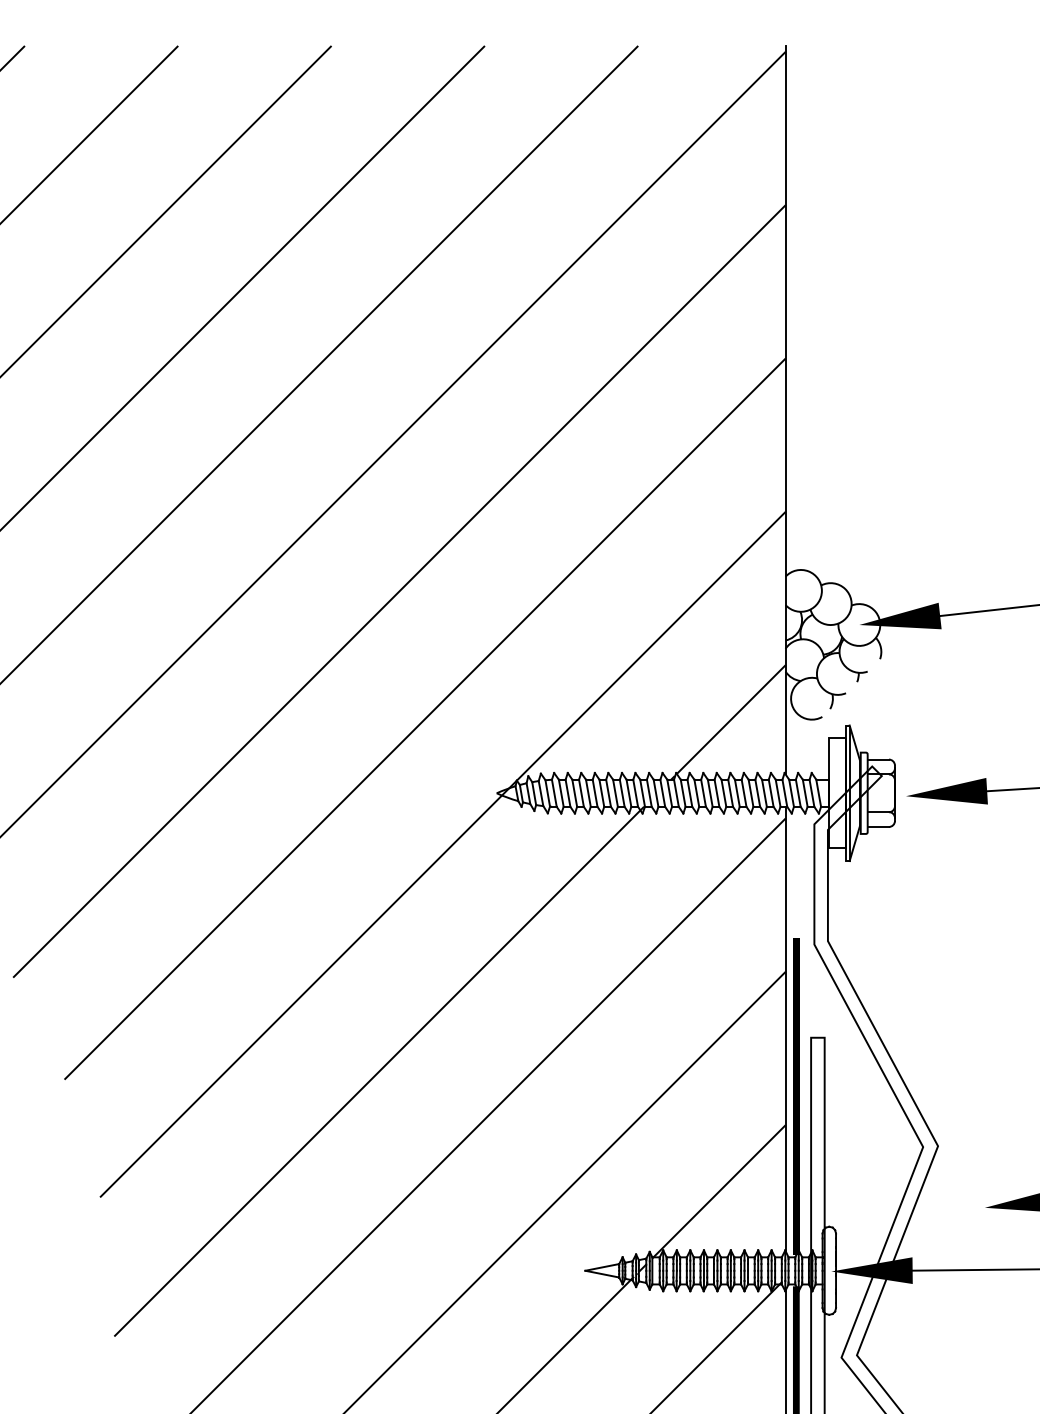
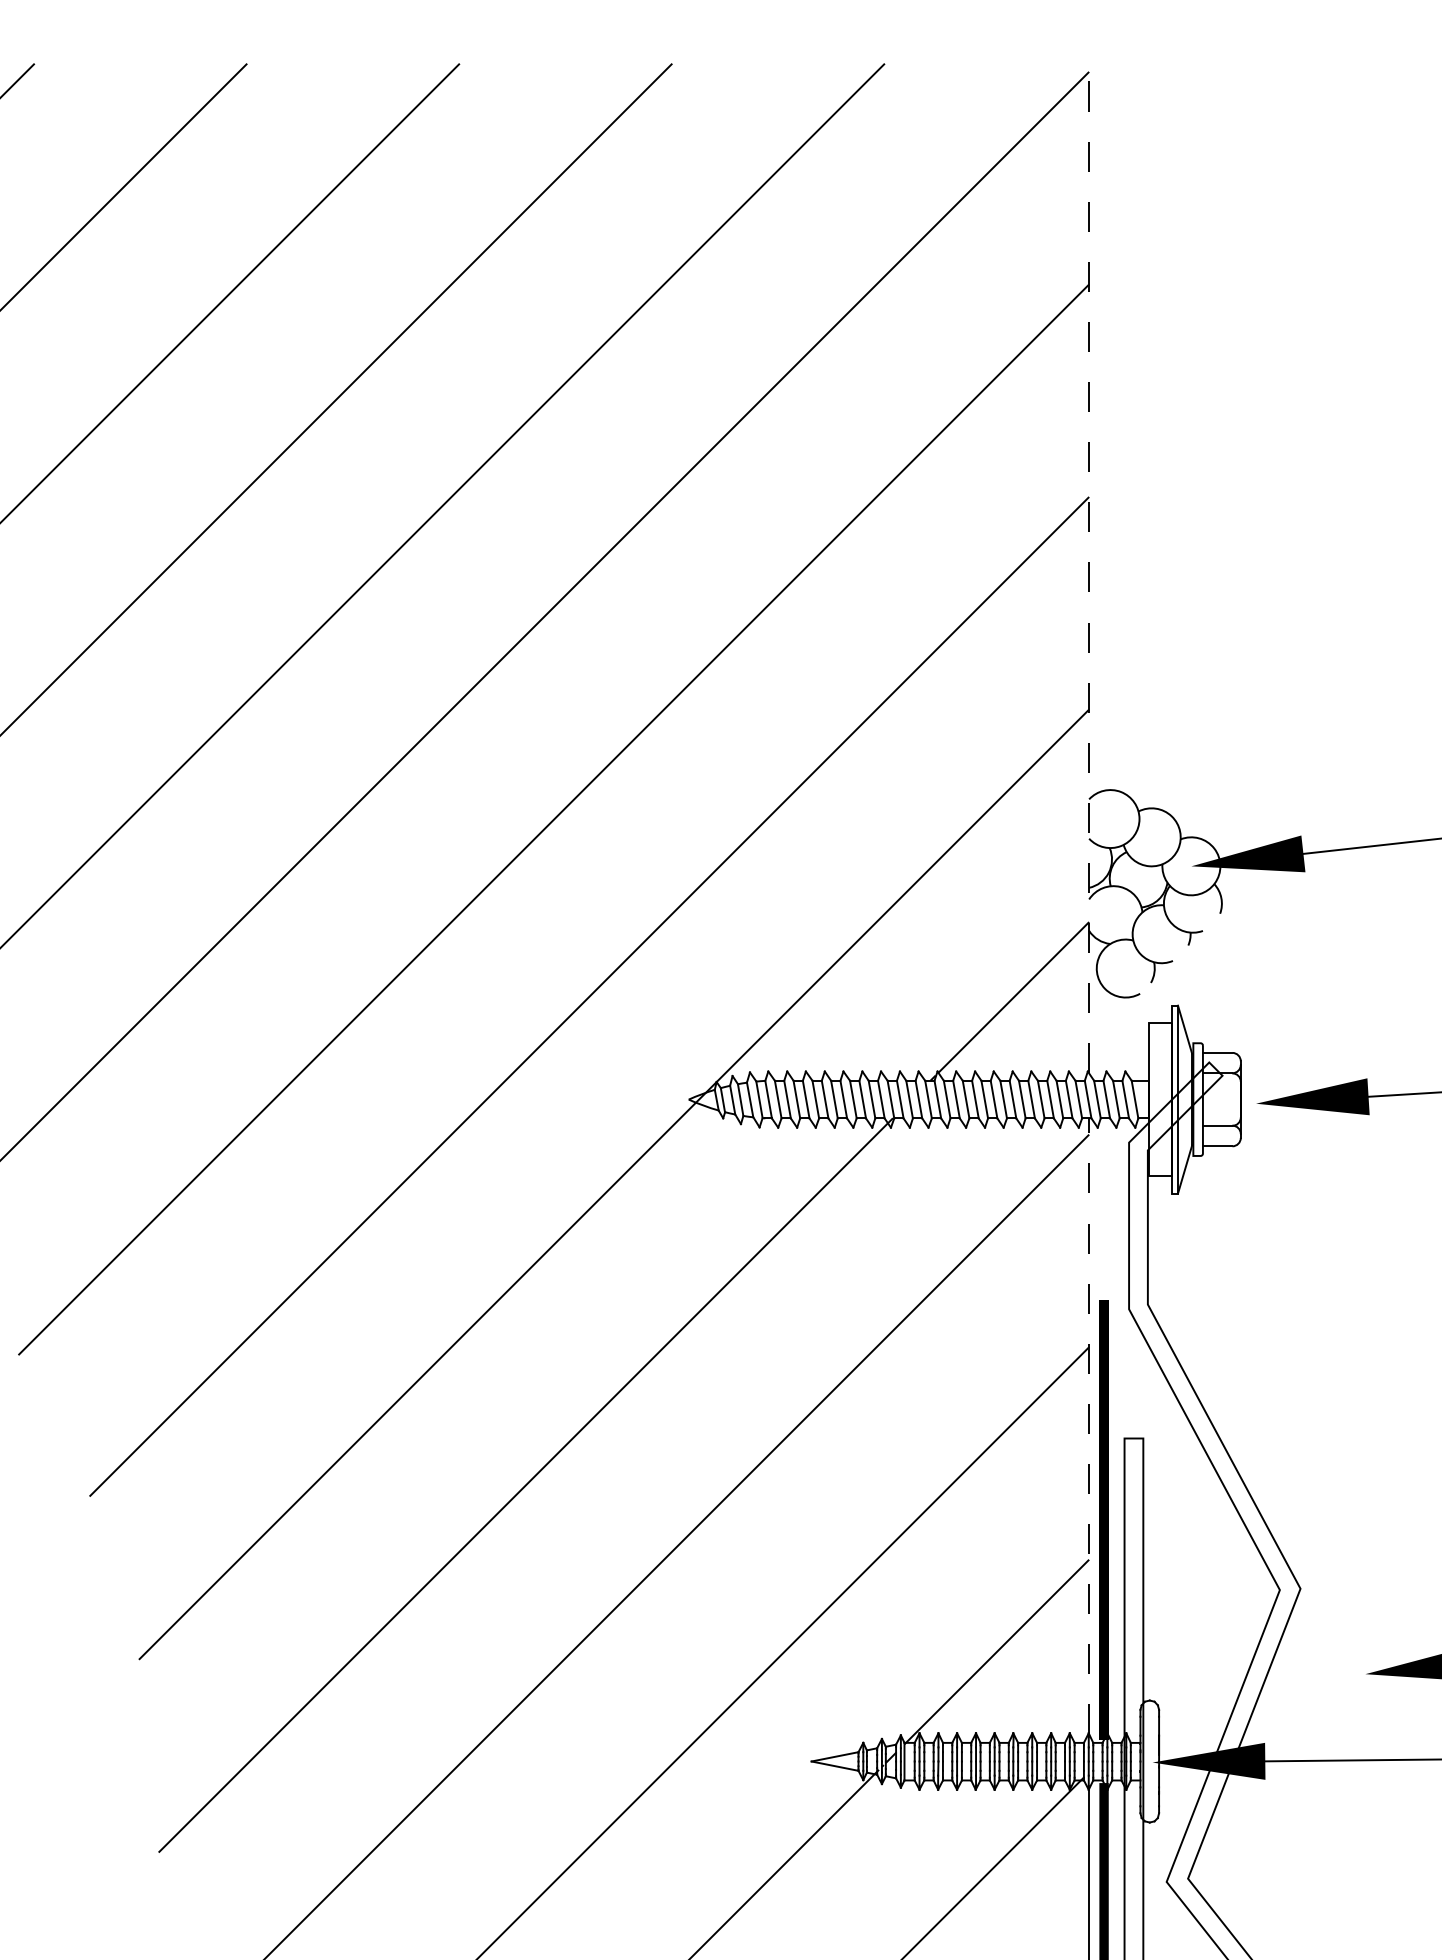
line: (785, 410) -> (1089, 568), solid -> dashed
line: (785, 1028) -> (1089, 1425), solid -> dashed

